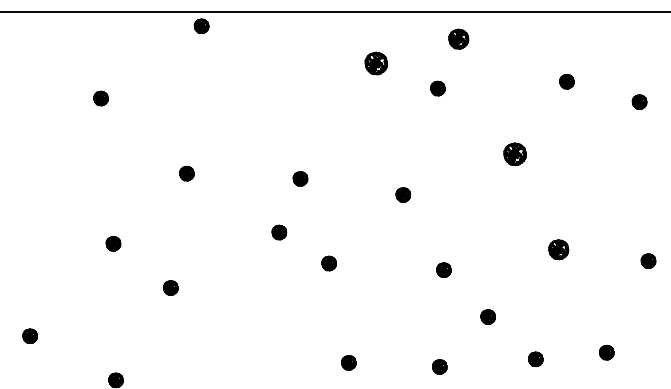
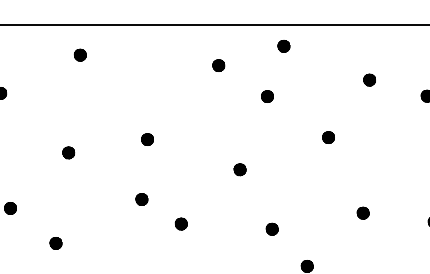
part: (201, 25) -> (80, 54), moved
part: (458, 38) -> (283, 45), size x0.71
part: (376, 63) -> (218, 65), size x0.62
part: (437, 88) -> (267, 96), moved
part: (514, 154) -> (328, 137), size x0.62
part: (300, 178) -> (147, 139), moved
part: (558, 249) -> (362, 212), size x0.71

